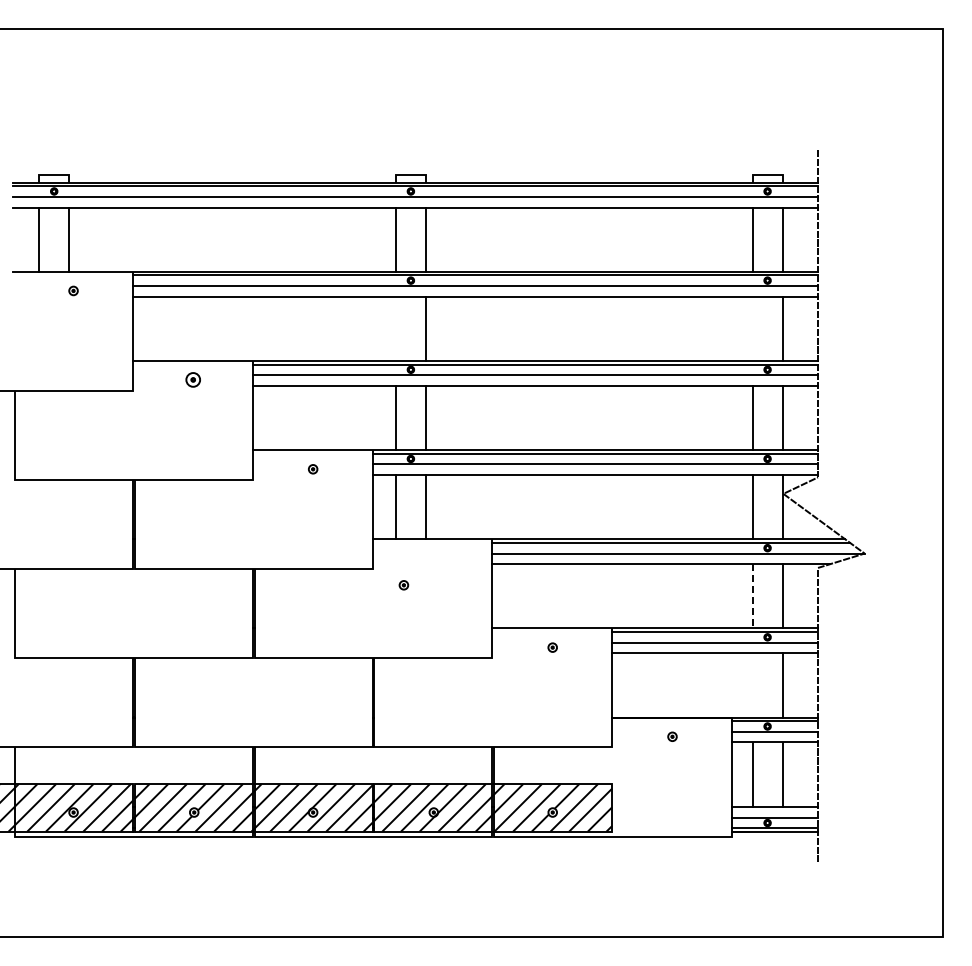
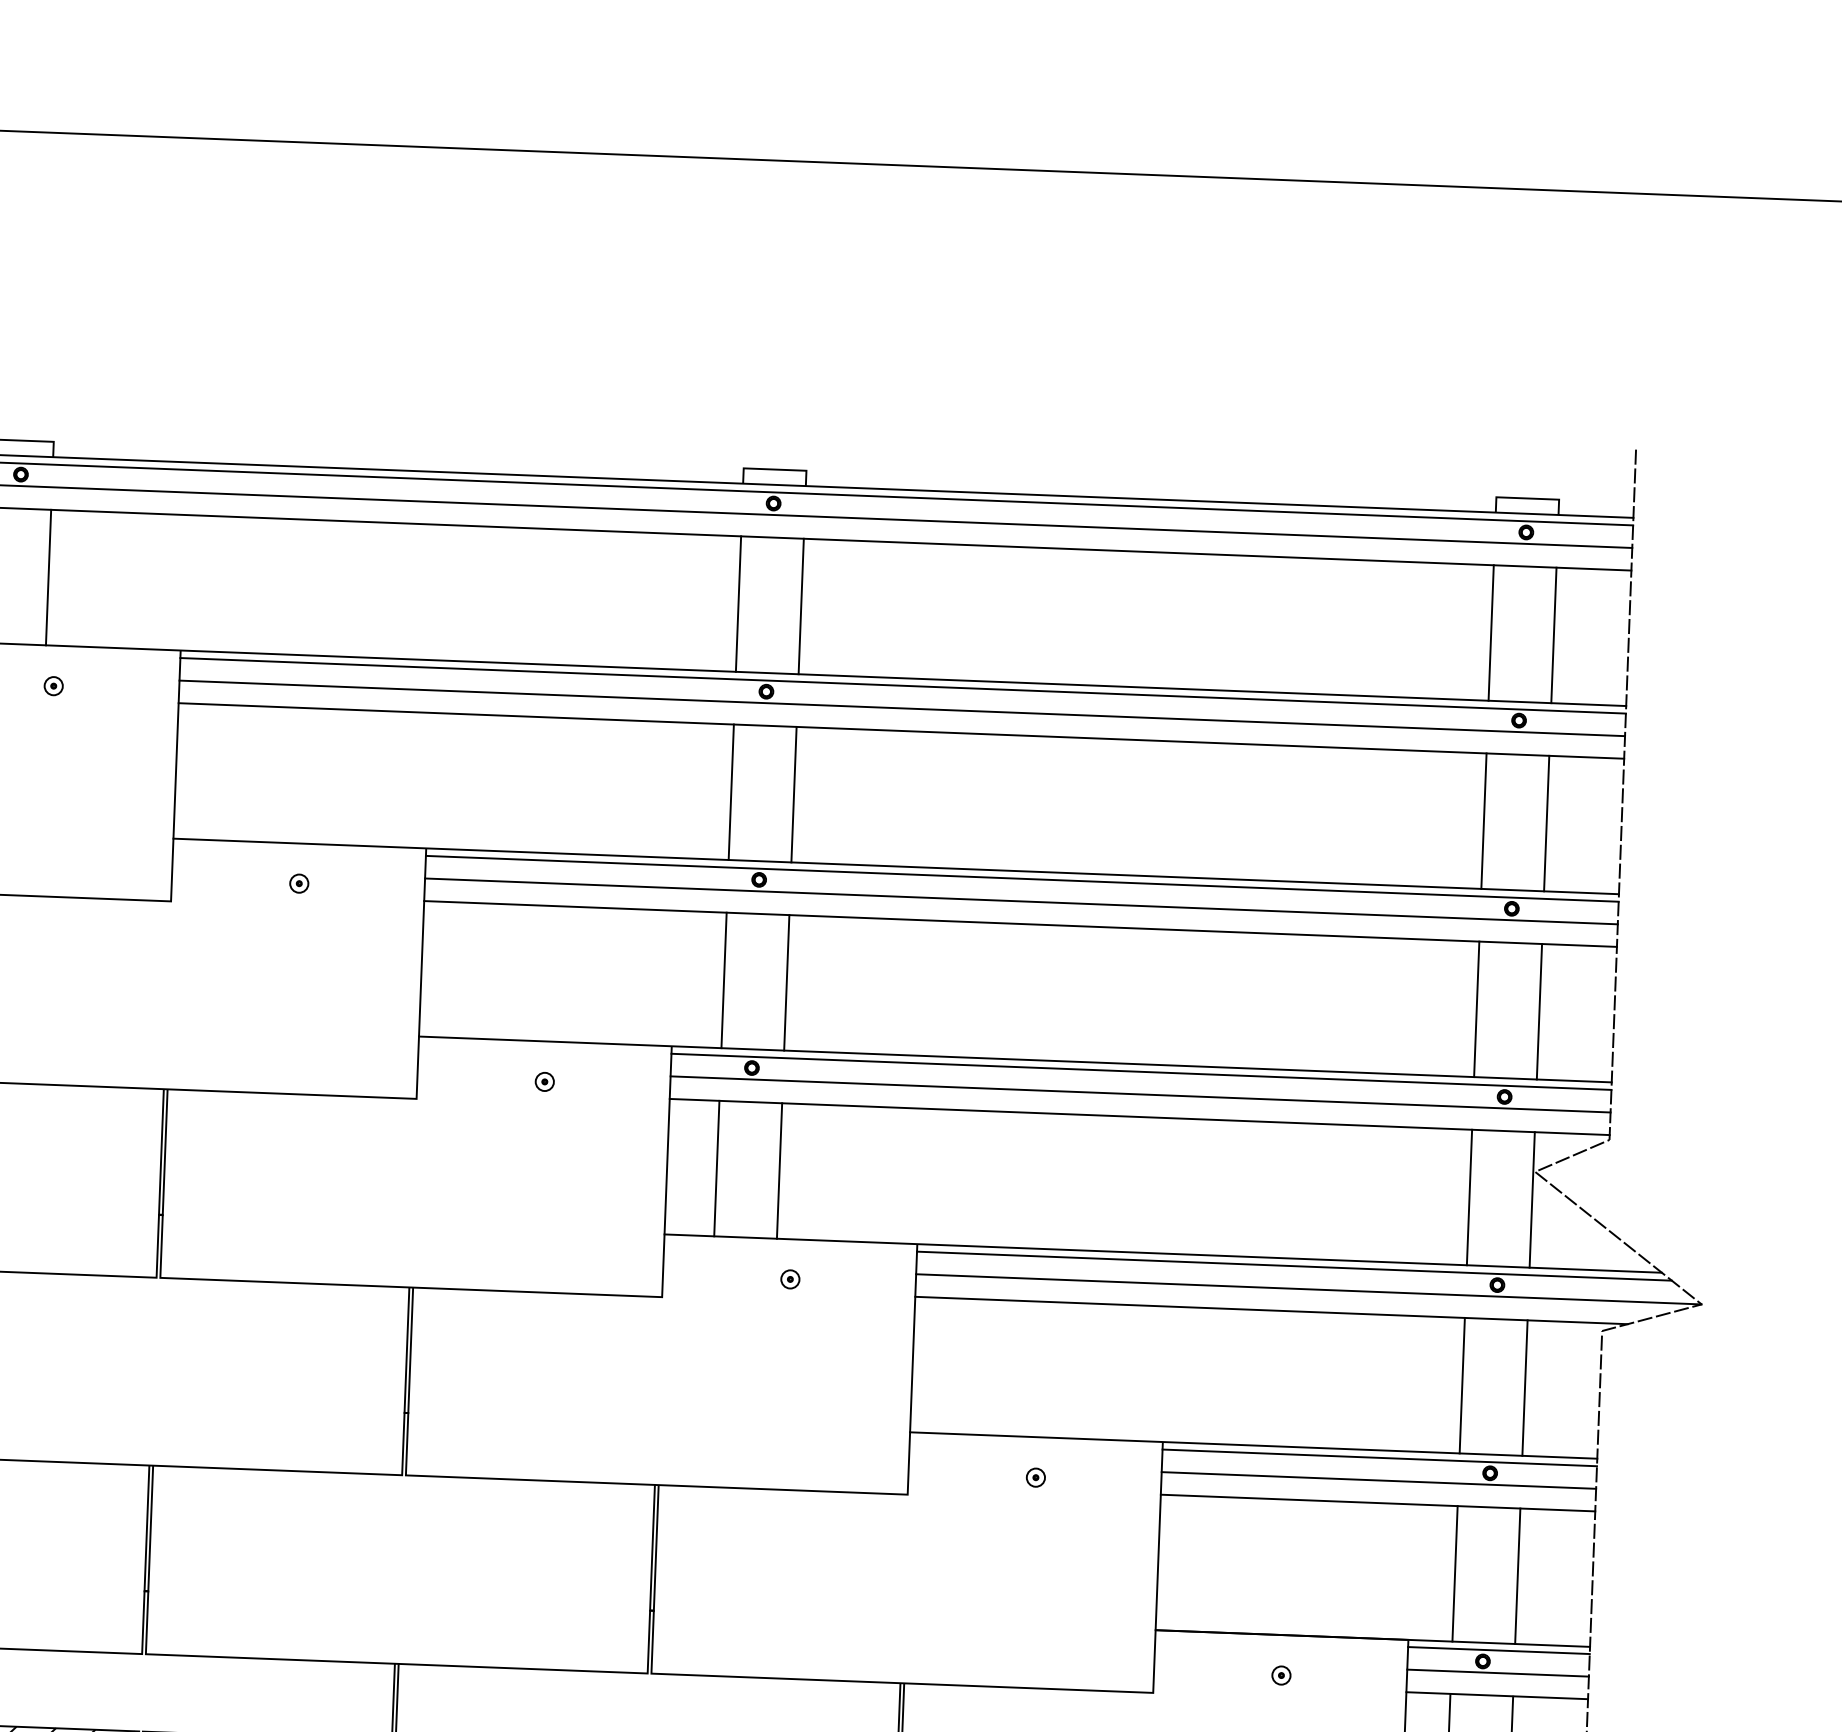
line: (396, 328) -> (732, 791), added
line: (752, 328) -> (1483, 820), added
part: (193, 379) -> (299, 882), size x0.62
part: (403, 585) -> (789, 1279), moved
line: (752, 596) -> (1461, 1385), dashed -> solid
line: (752, 685) -> (1454, 1573), added

